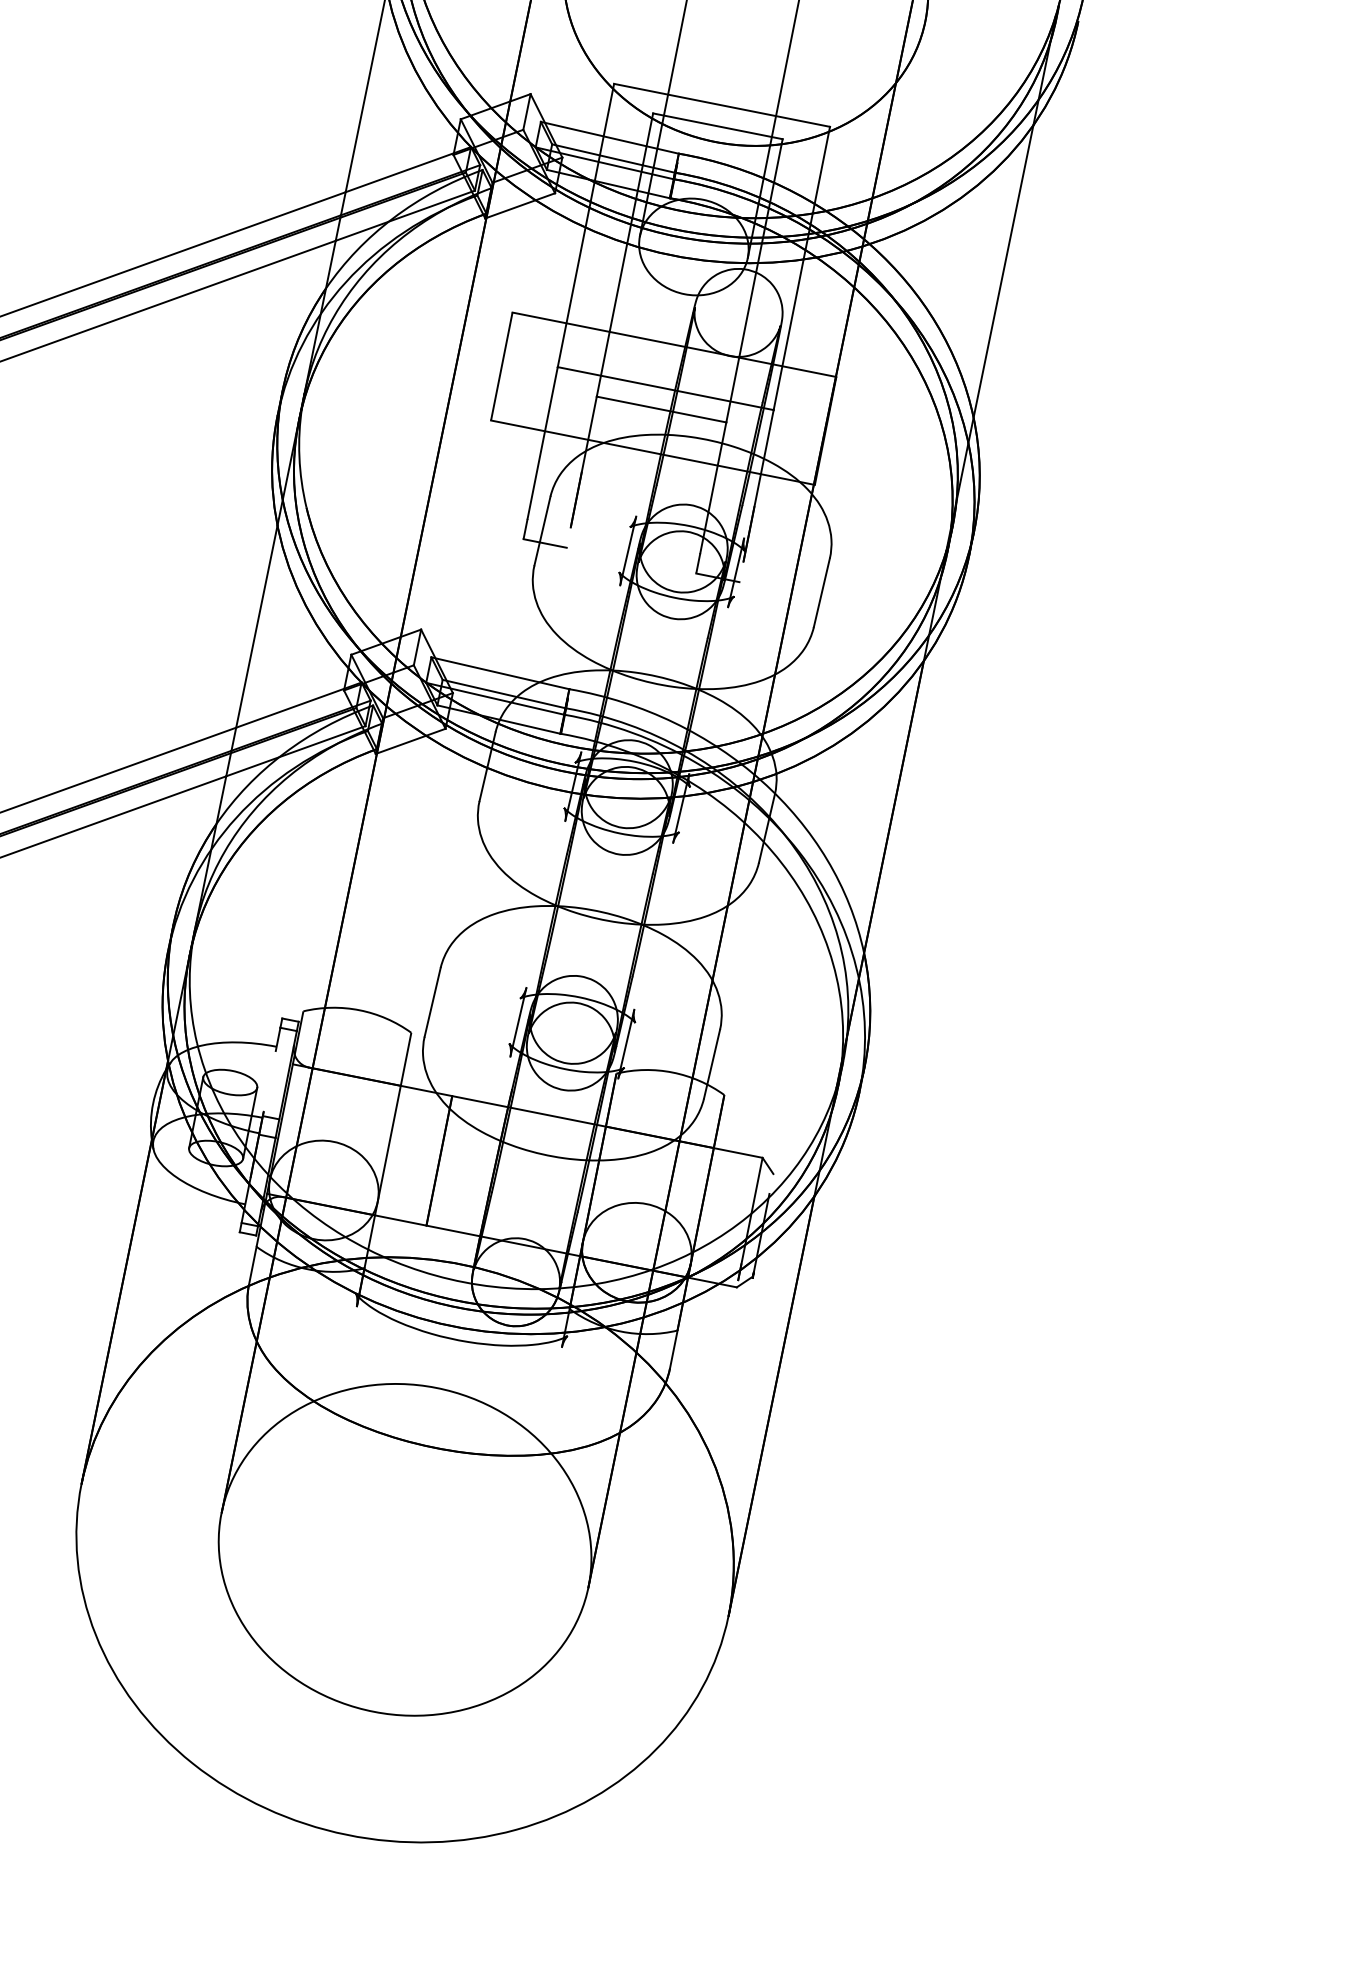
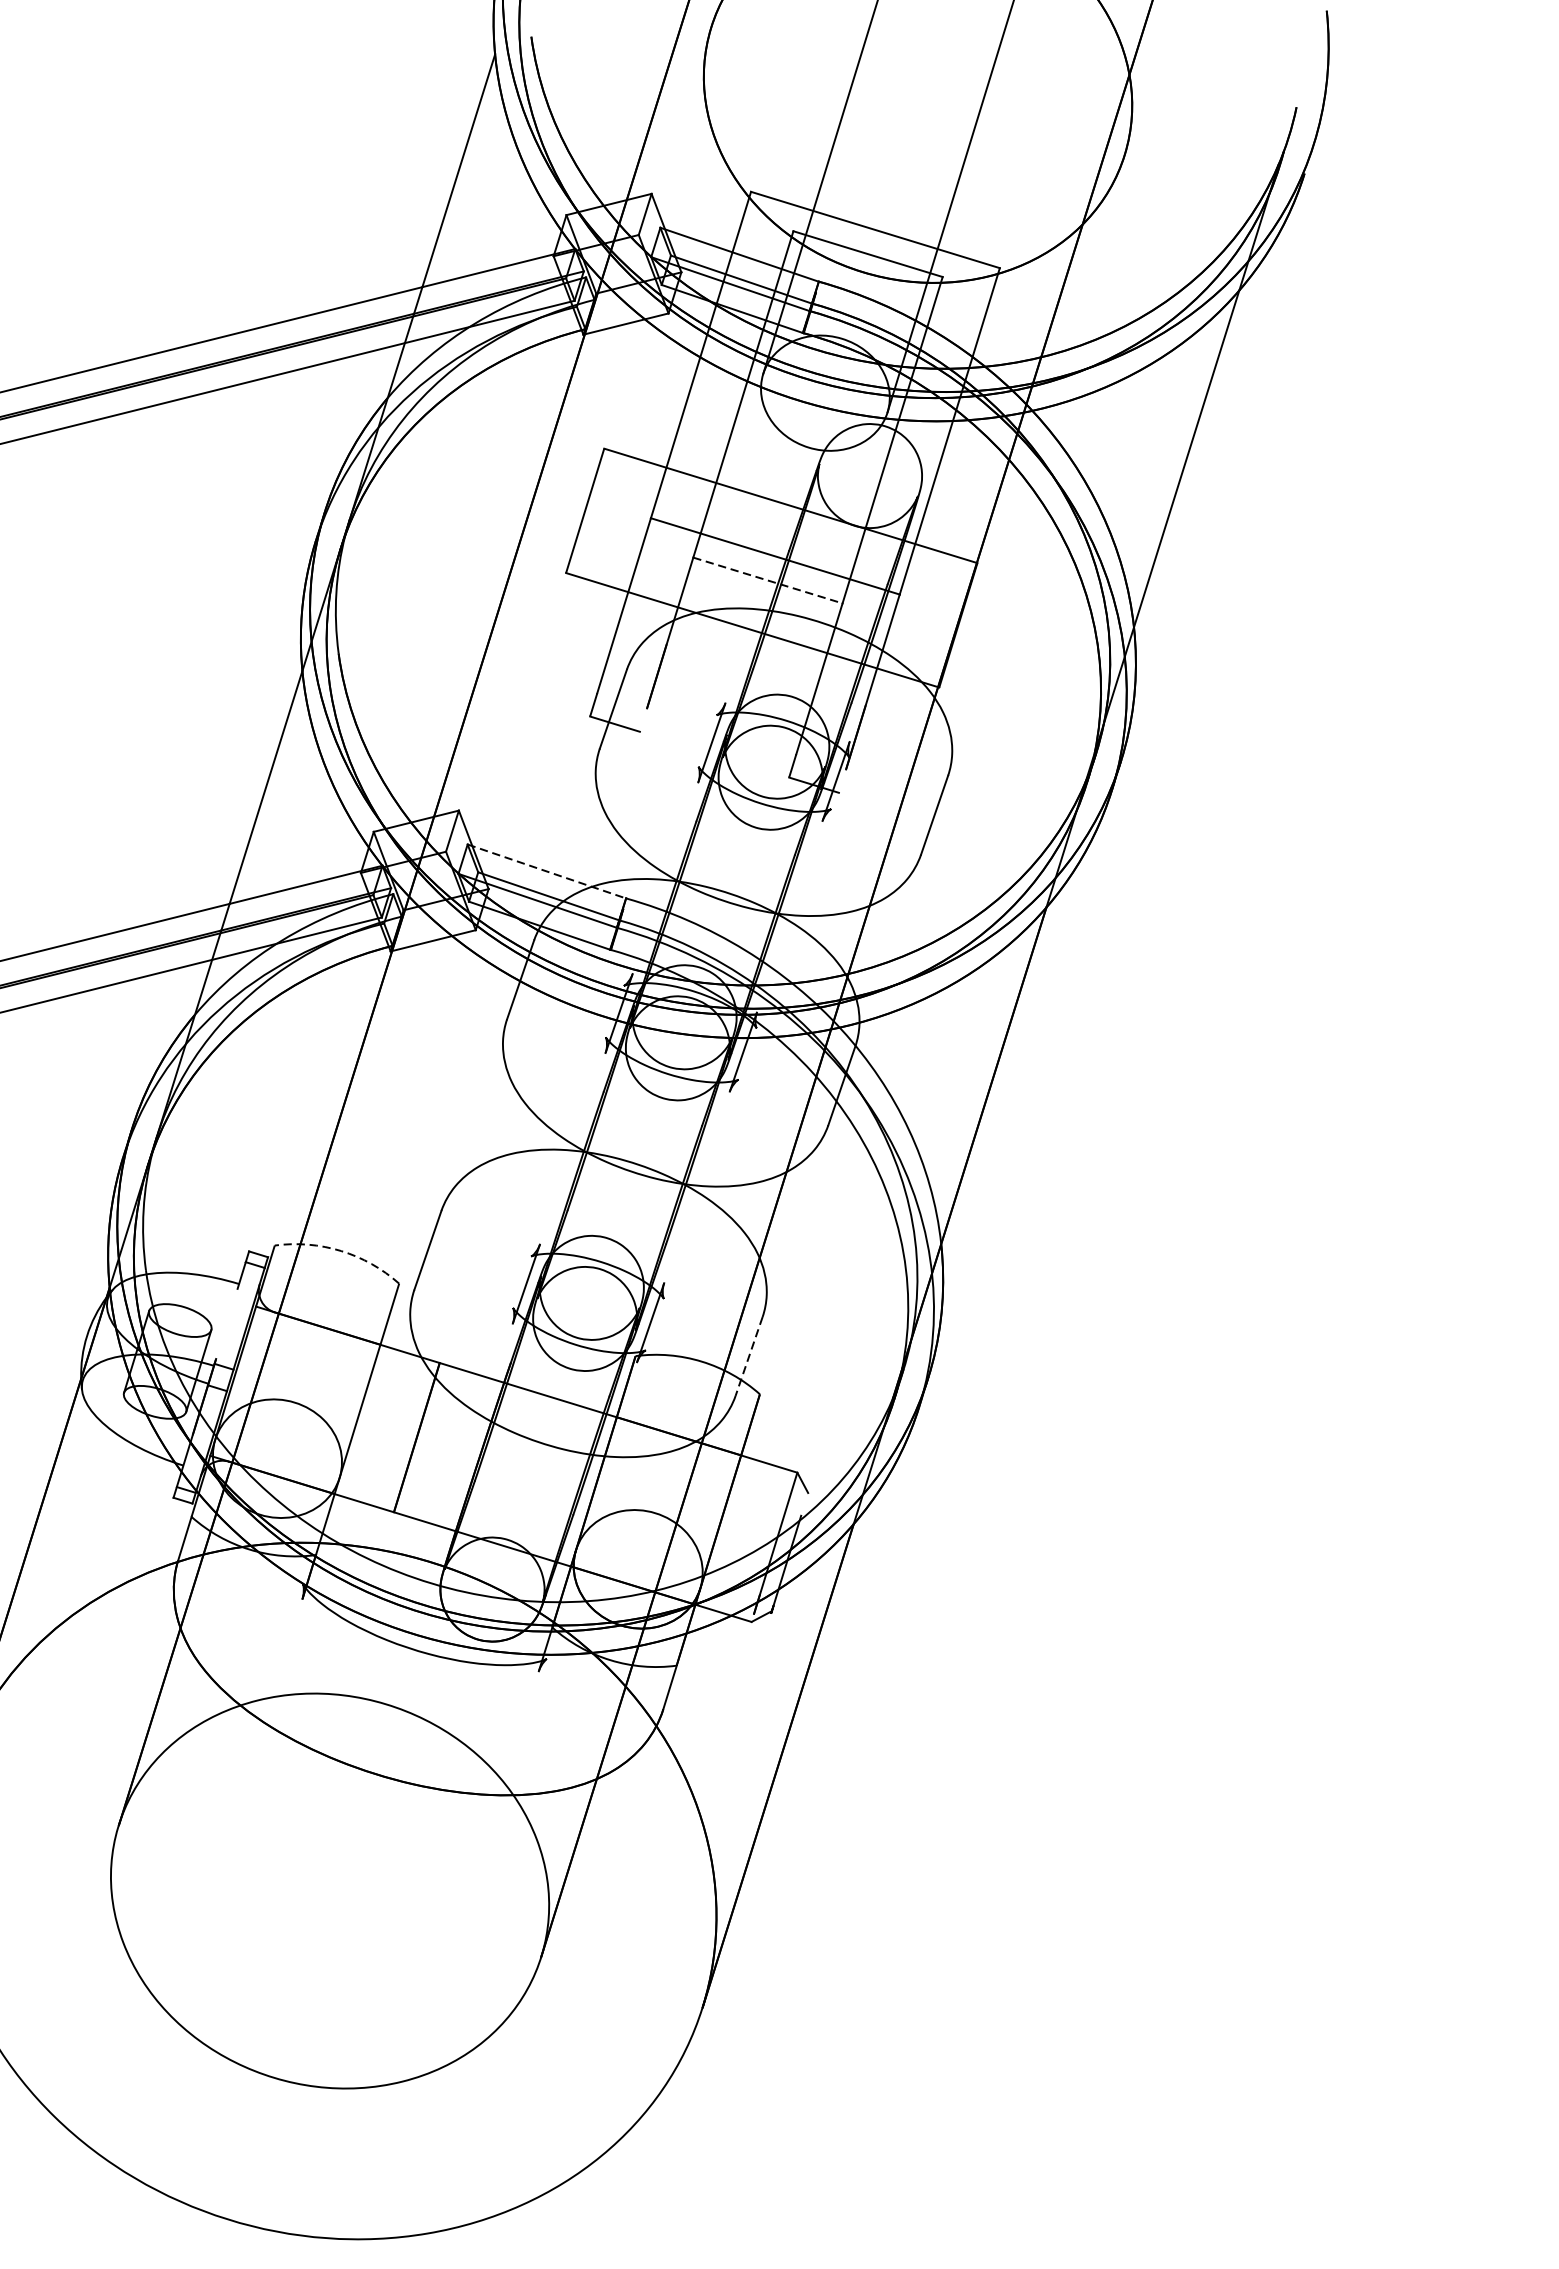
line: (662, 409) -> (769, 580), solid -> dashed
line: (500, 673) -> (546, 871), solid -> dashed
arc: (359, 1010) -> (340, 1251), solid -> dashed
line: (711, 1064) -> (748, 1356), solid -> dashed

